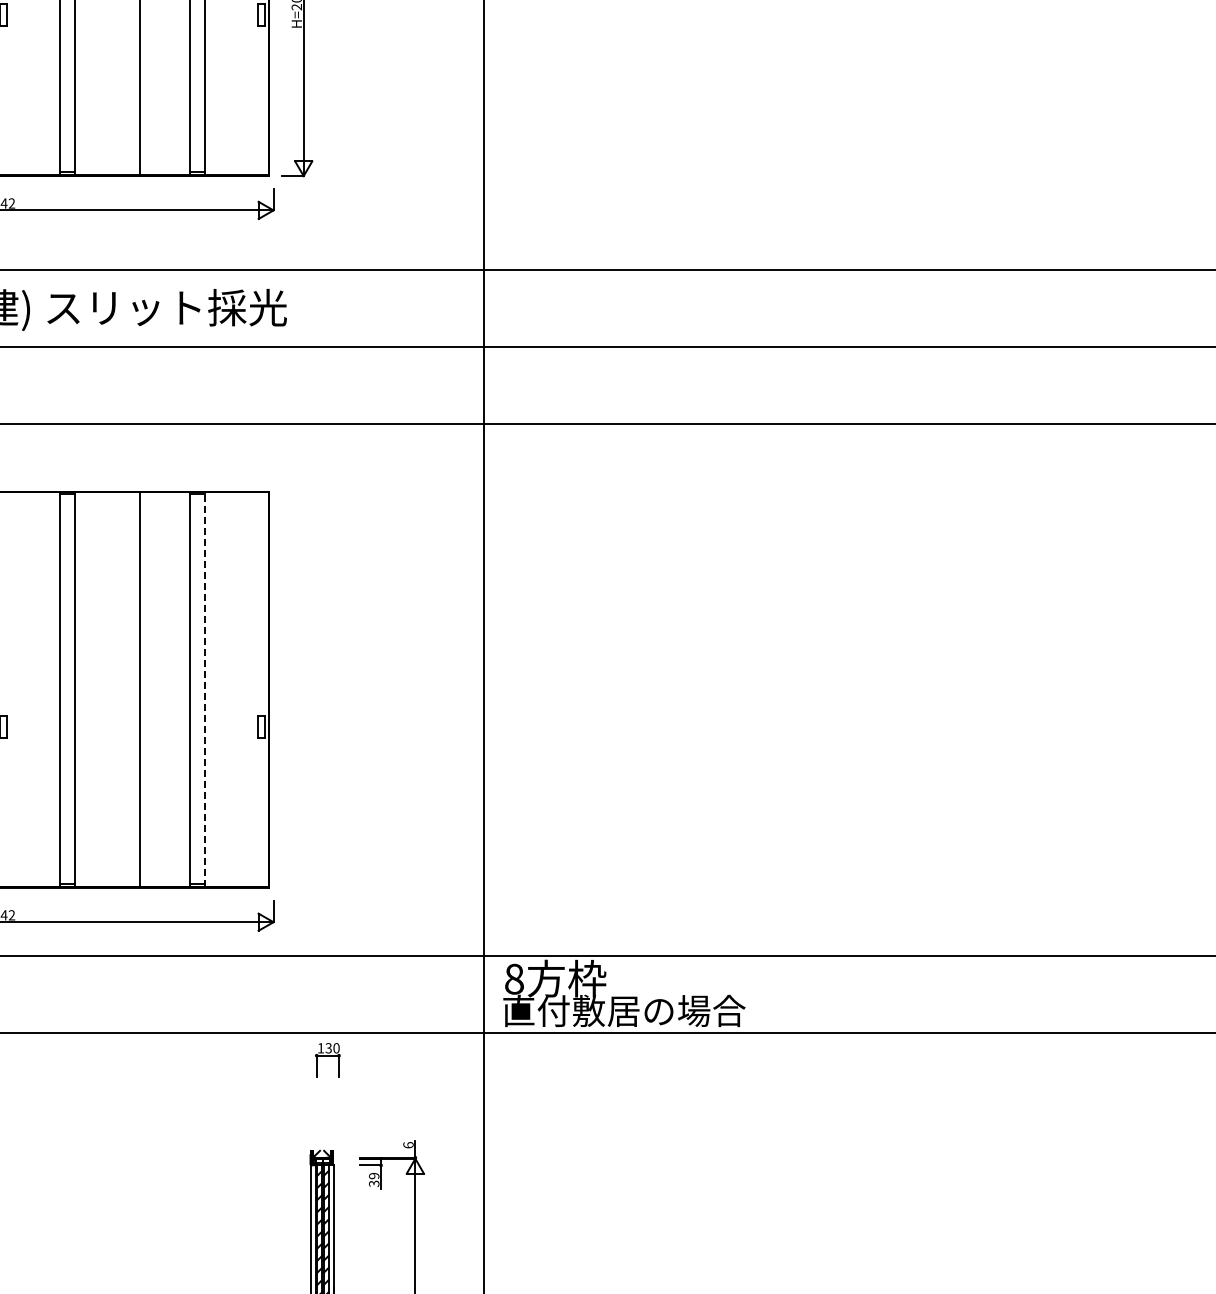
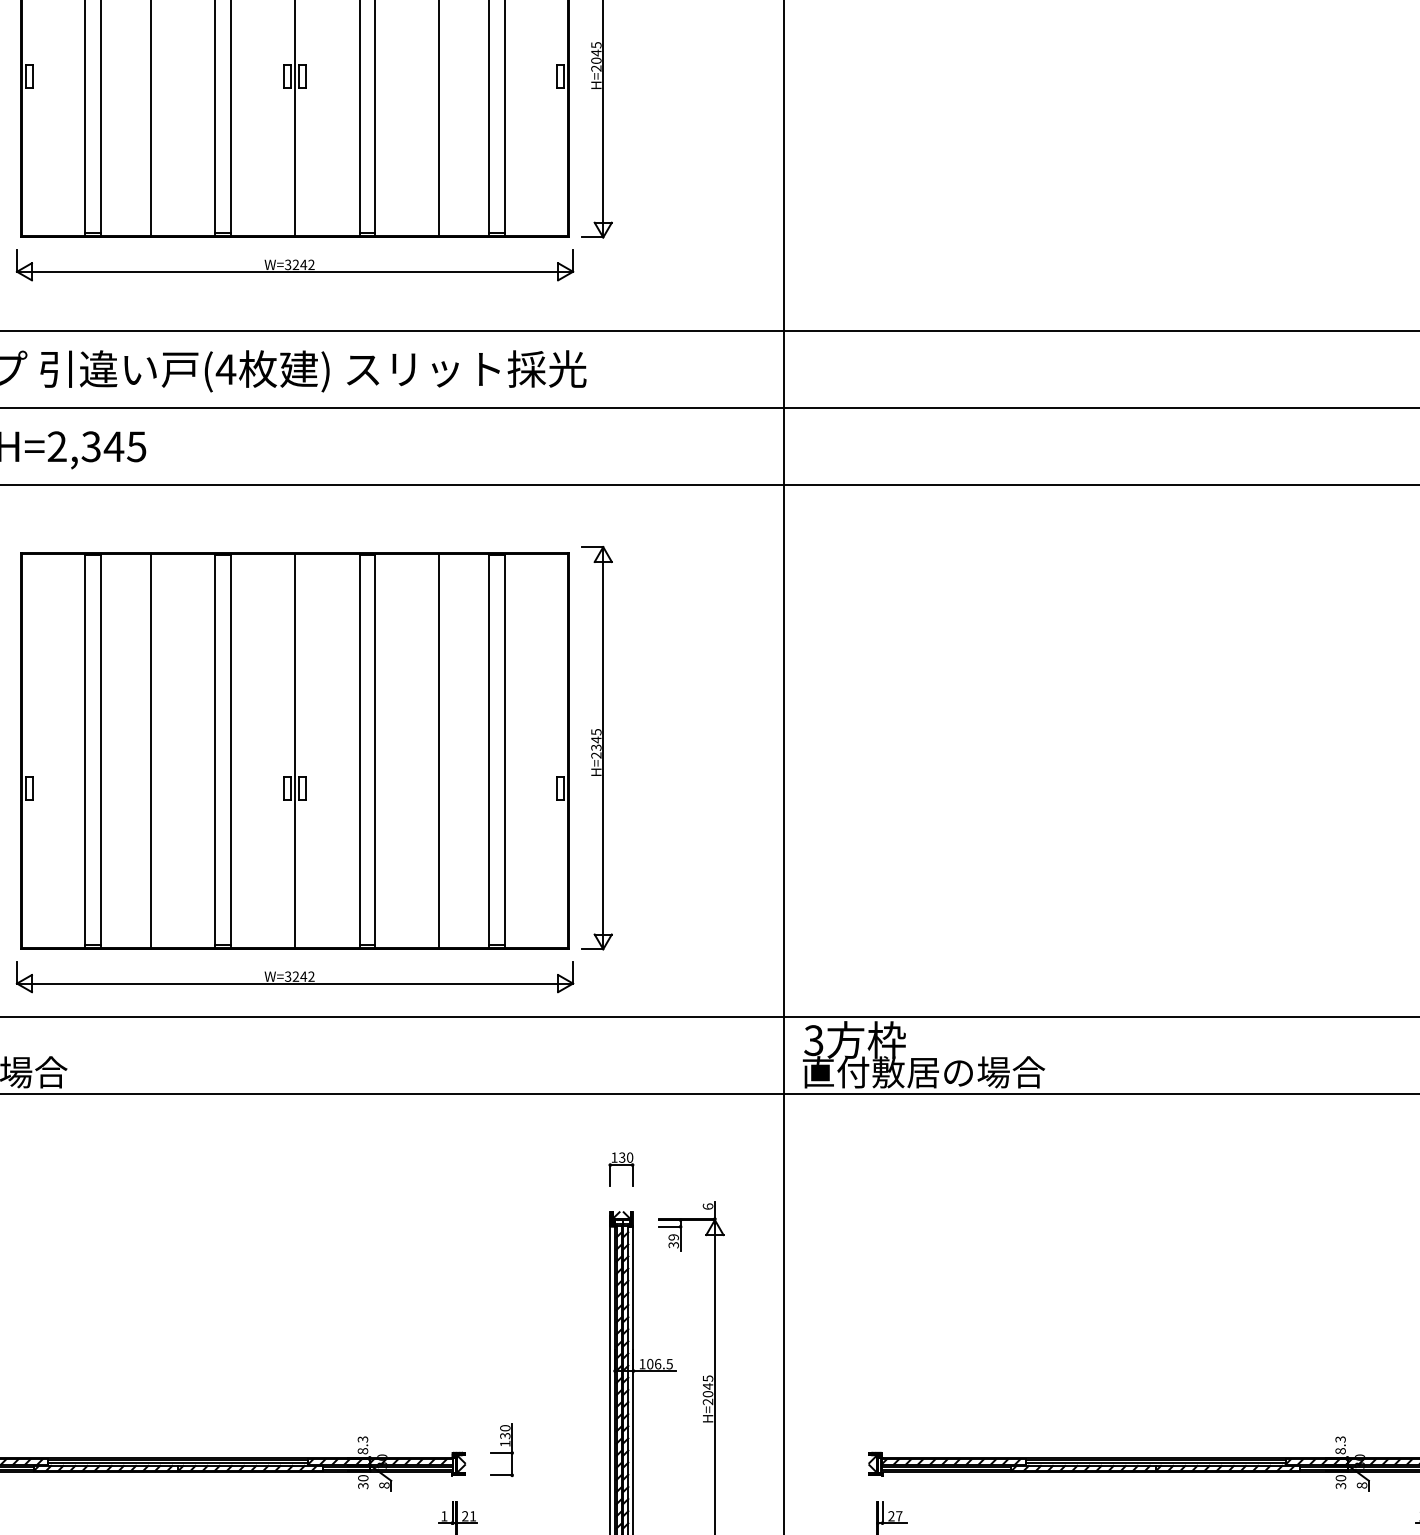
part: (296, 687) -> (596, 748), added
line: (204, 689) -> (504, 750), dashed -> solid
text: (513, 979) -> (813, 1040), 8 -> 3
part: (327, 1060) -> (621, 1169), moved

